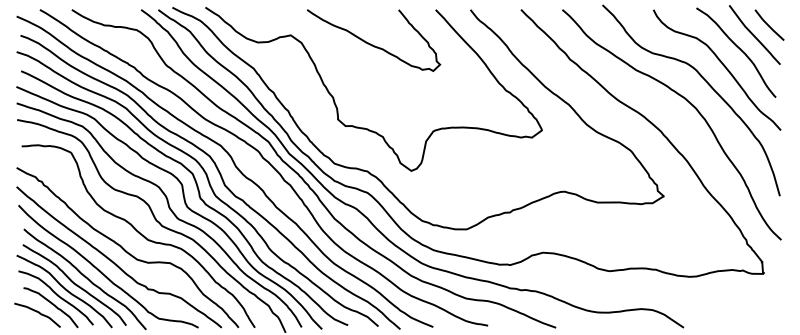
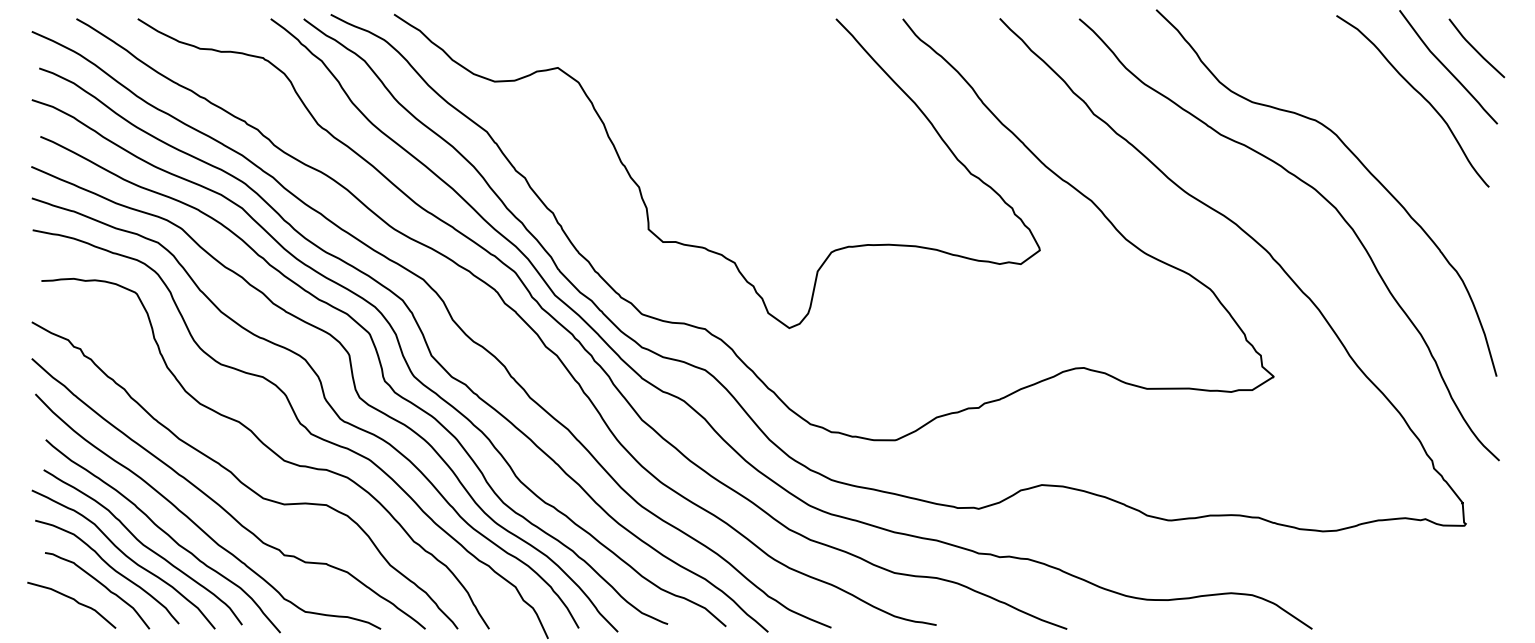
curve: (372, 44) -> (714, 85), removed
curve: (722, 65) -> (1386, 125), removed

